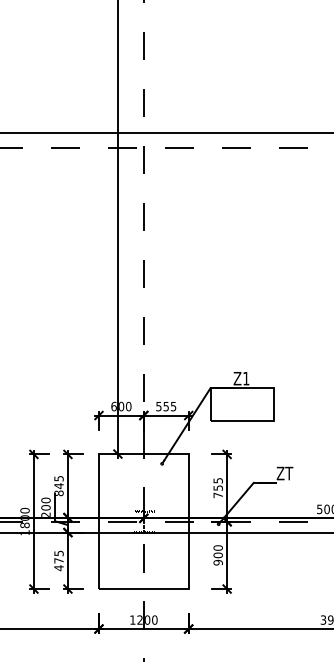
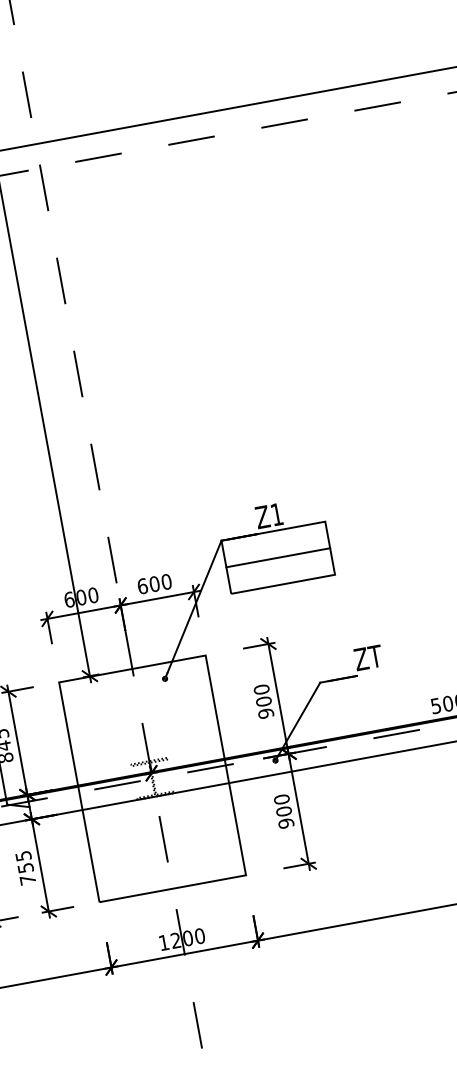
line: (242, 404) -> (278, 557), added
text: (166, 406) -> (155, 583), 555 -> 600
text: (217, 487) -> (262, 700), 755 -> 900
text: (58, 564) -> (26, 874), 475 -> 755

